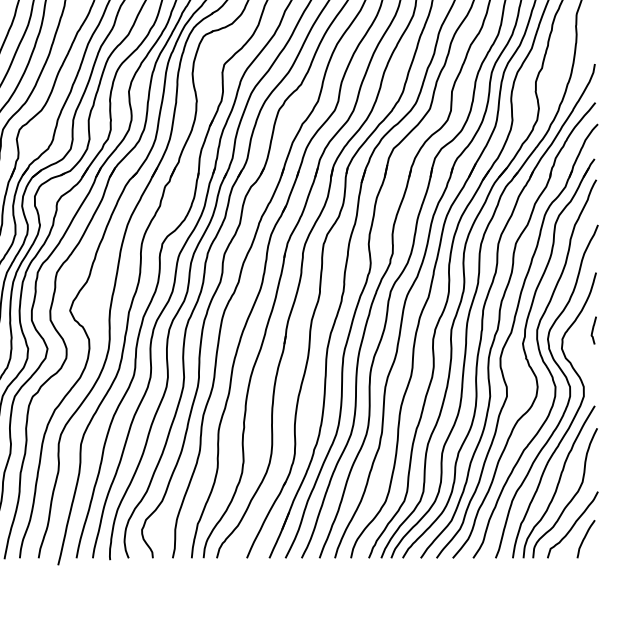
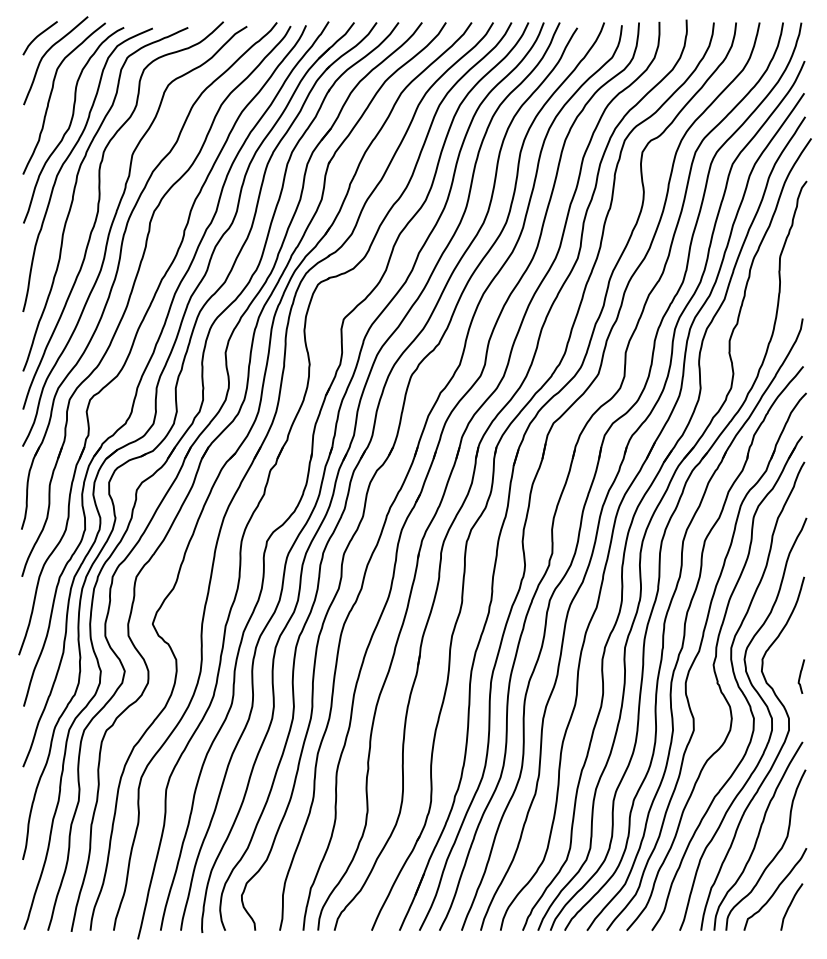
curve: (593, 330) -> (800, 676), moved

